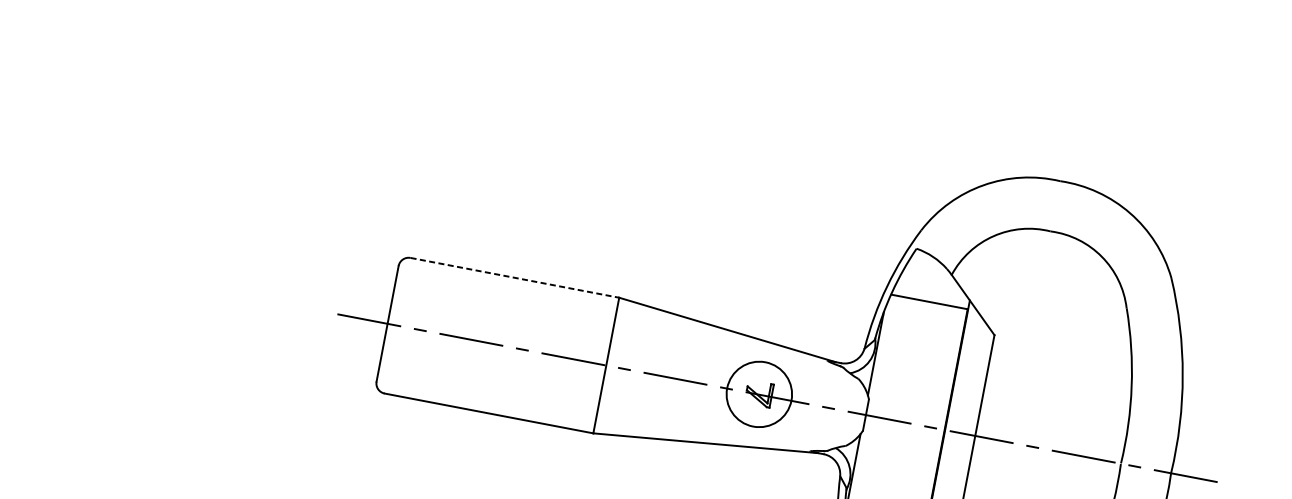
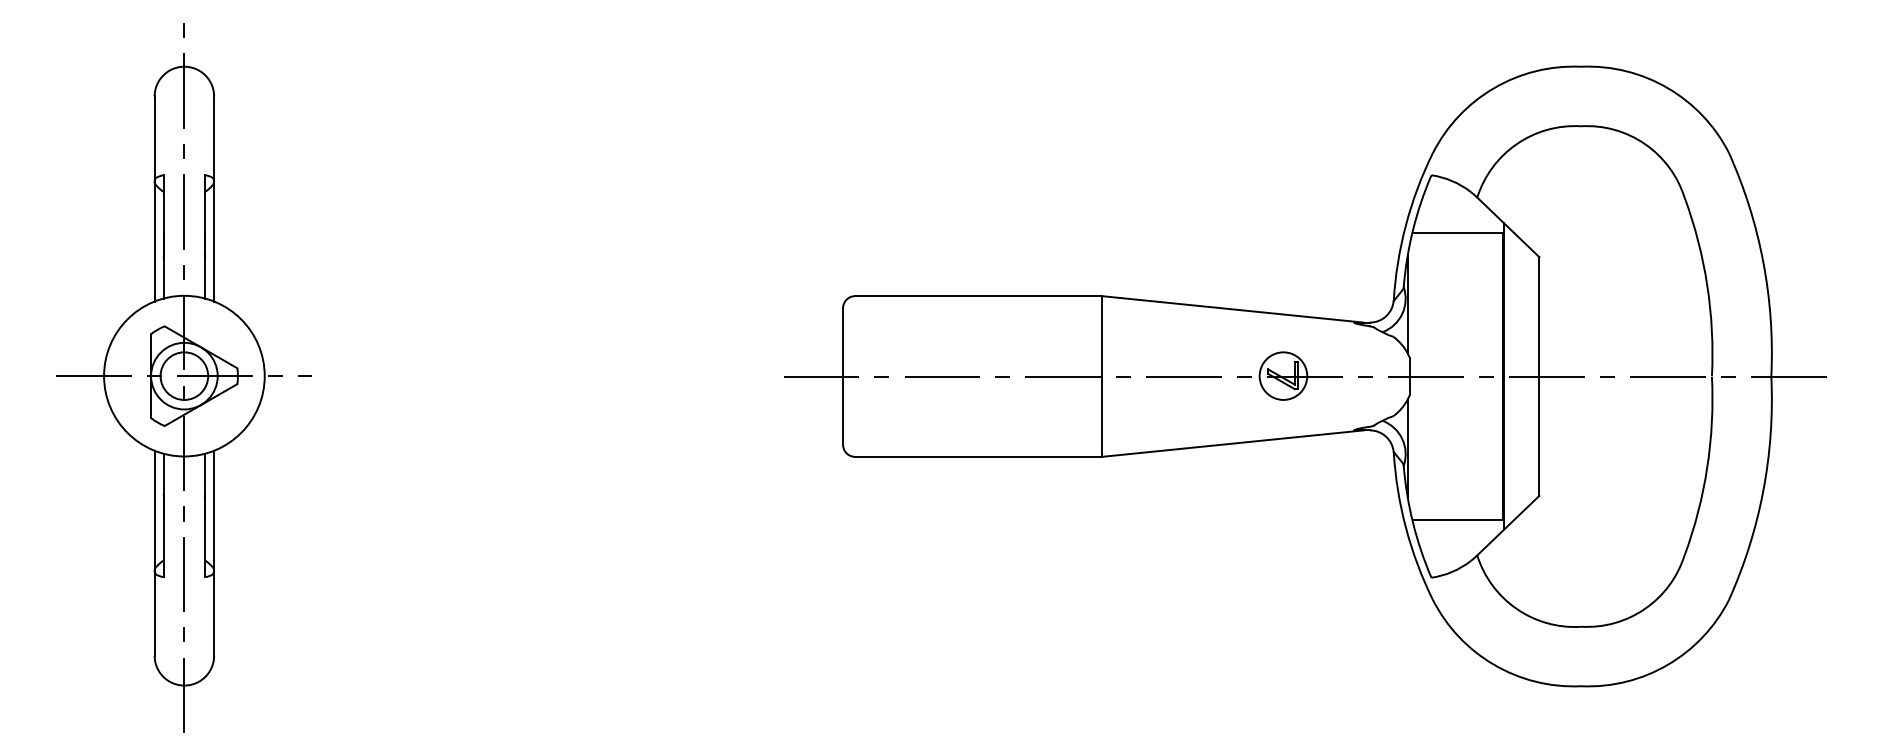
line: (514, 278) -> (978, 296), dashed -> solid
circle: (759, 393) -> (1283, 375), size x0.62

